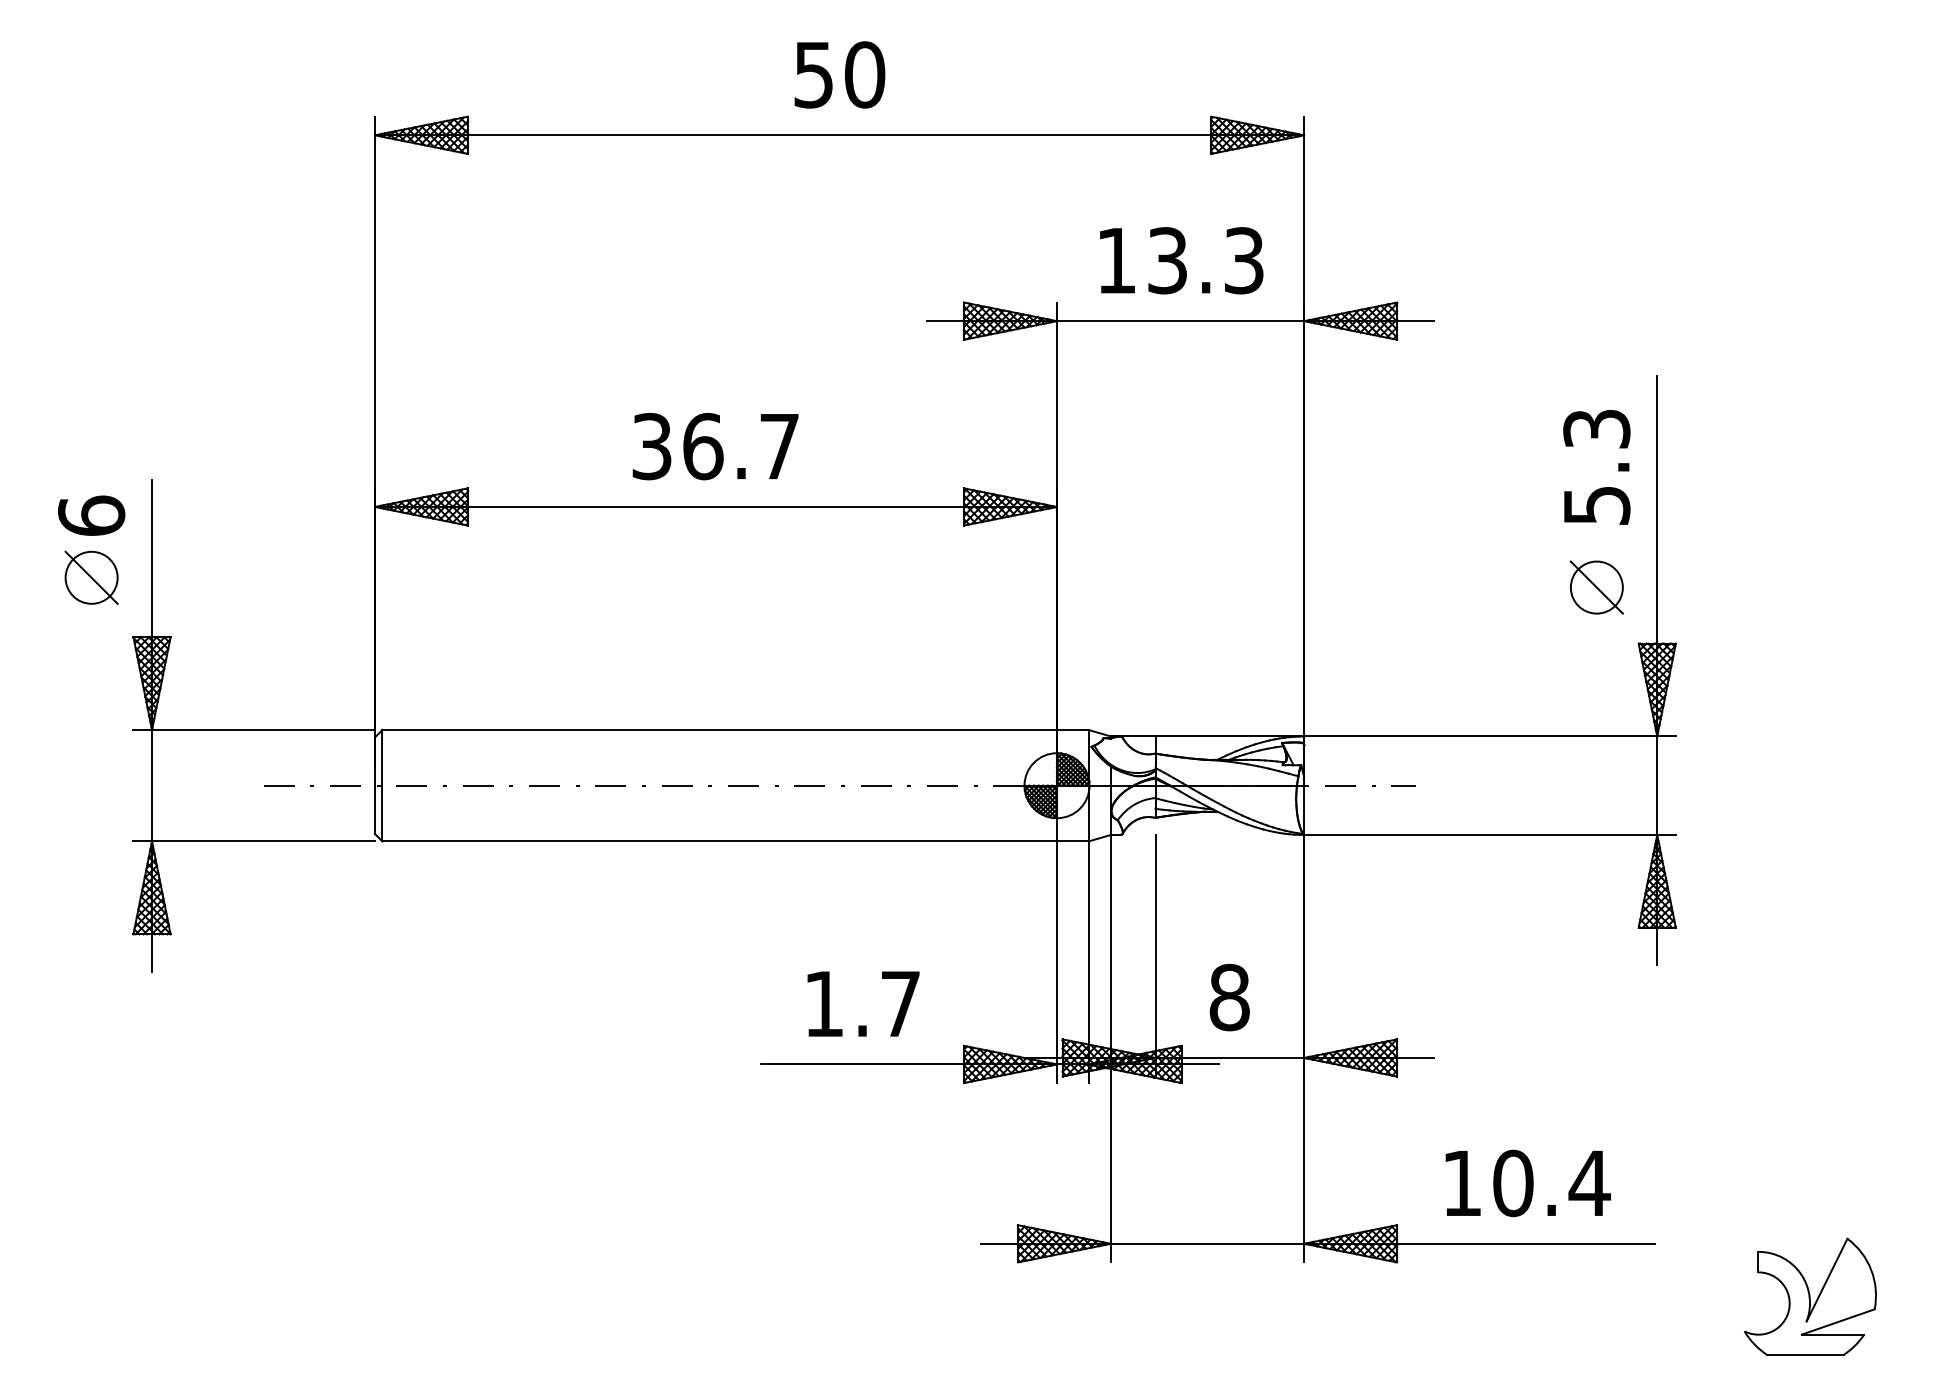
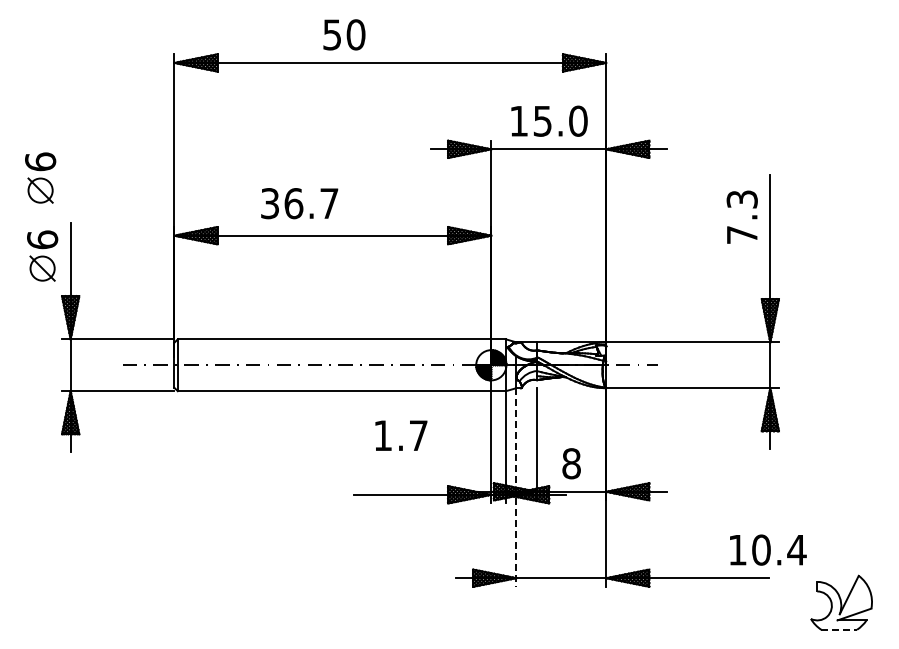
text: (840, 74) -> (344, 34), moved
text: (1205, 259) -> (560, 120), 13.3 -> 15.0
part: (87, 381) -> (40, 177), added
text: (715, 446) -> (299, 203), moved
text: (1597, 504) -> (742, 234), 5.3 -> 7.3
part: (1597, 588) -> (742, 273), removed
text: (863, 1003) -> (401, 435), moved
line: (1111, 1048) -> (516, 487), solid -> dashed
text: (1528, 1182) -> (768, 549), moved
line: (1806, 1354) -> (839, 629), solid -> dashed

